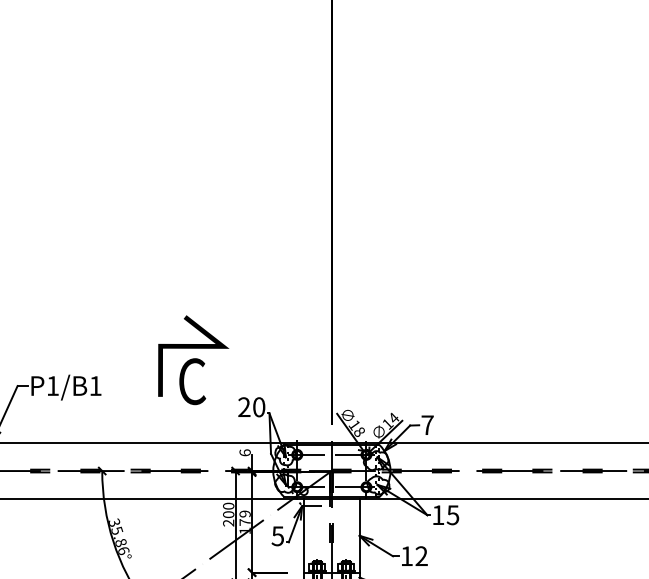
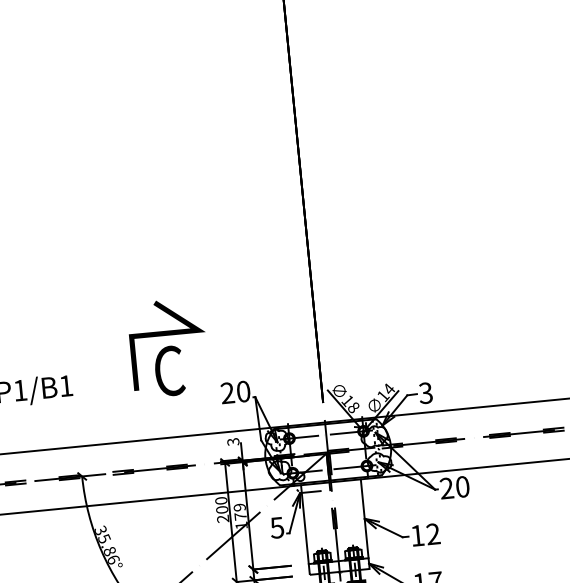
text: (427, 425) -> (425, 393), 7 -> 3
text: (244, 452) -> (232, 441), 6 -> 3
text: (445, 515) -> (454, 488), 15 -> 20

